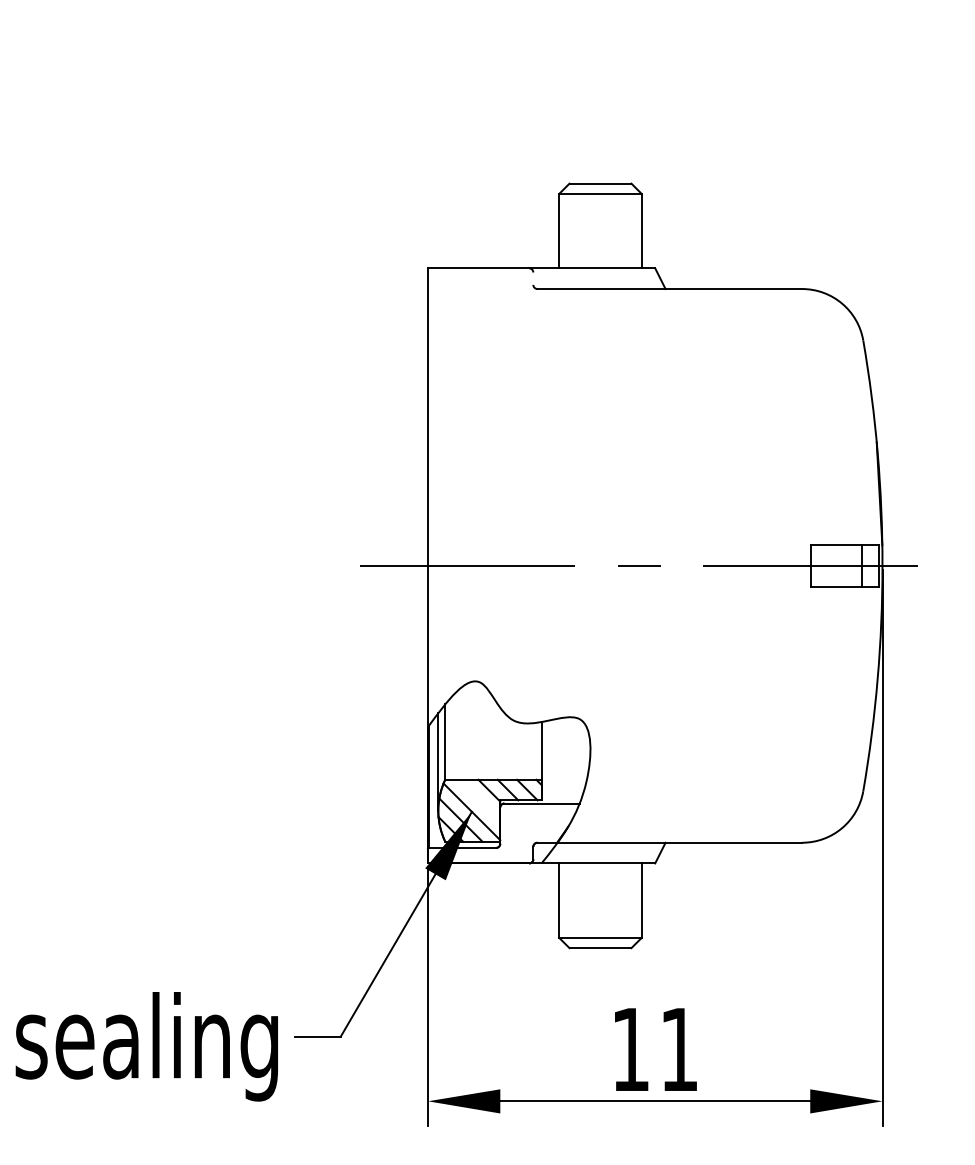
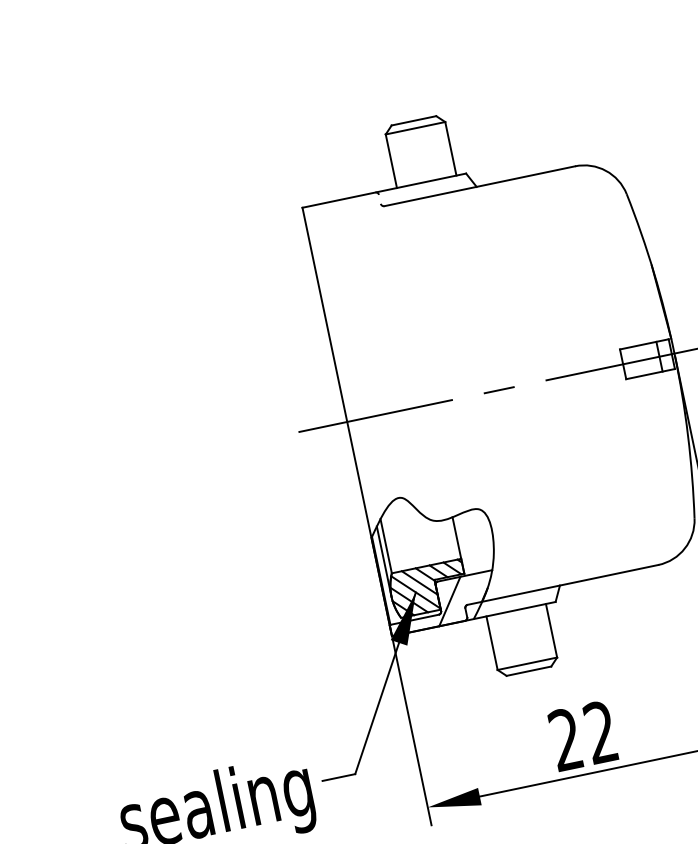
line: (479, 799) -> (419, 582), added
line: (514, 833) -> (449, 601), added
text: (654, 1048) -> (582, 735), 11 -> 22

